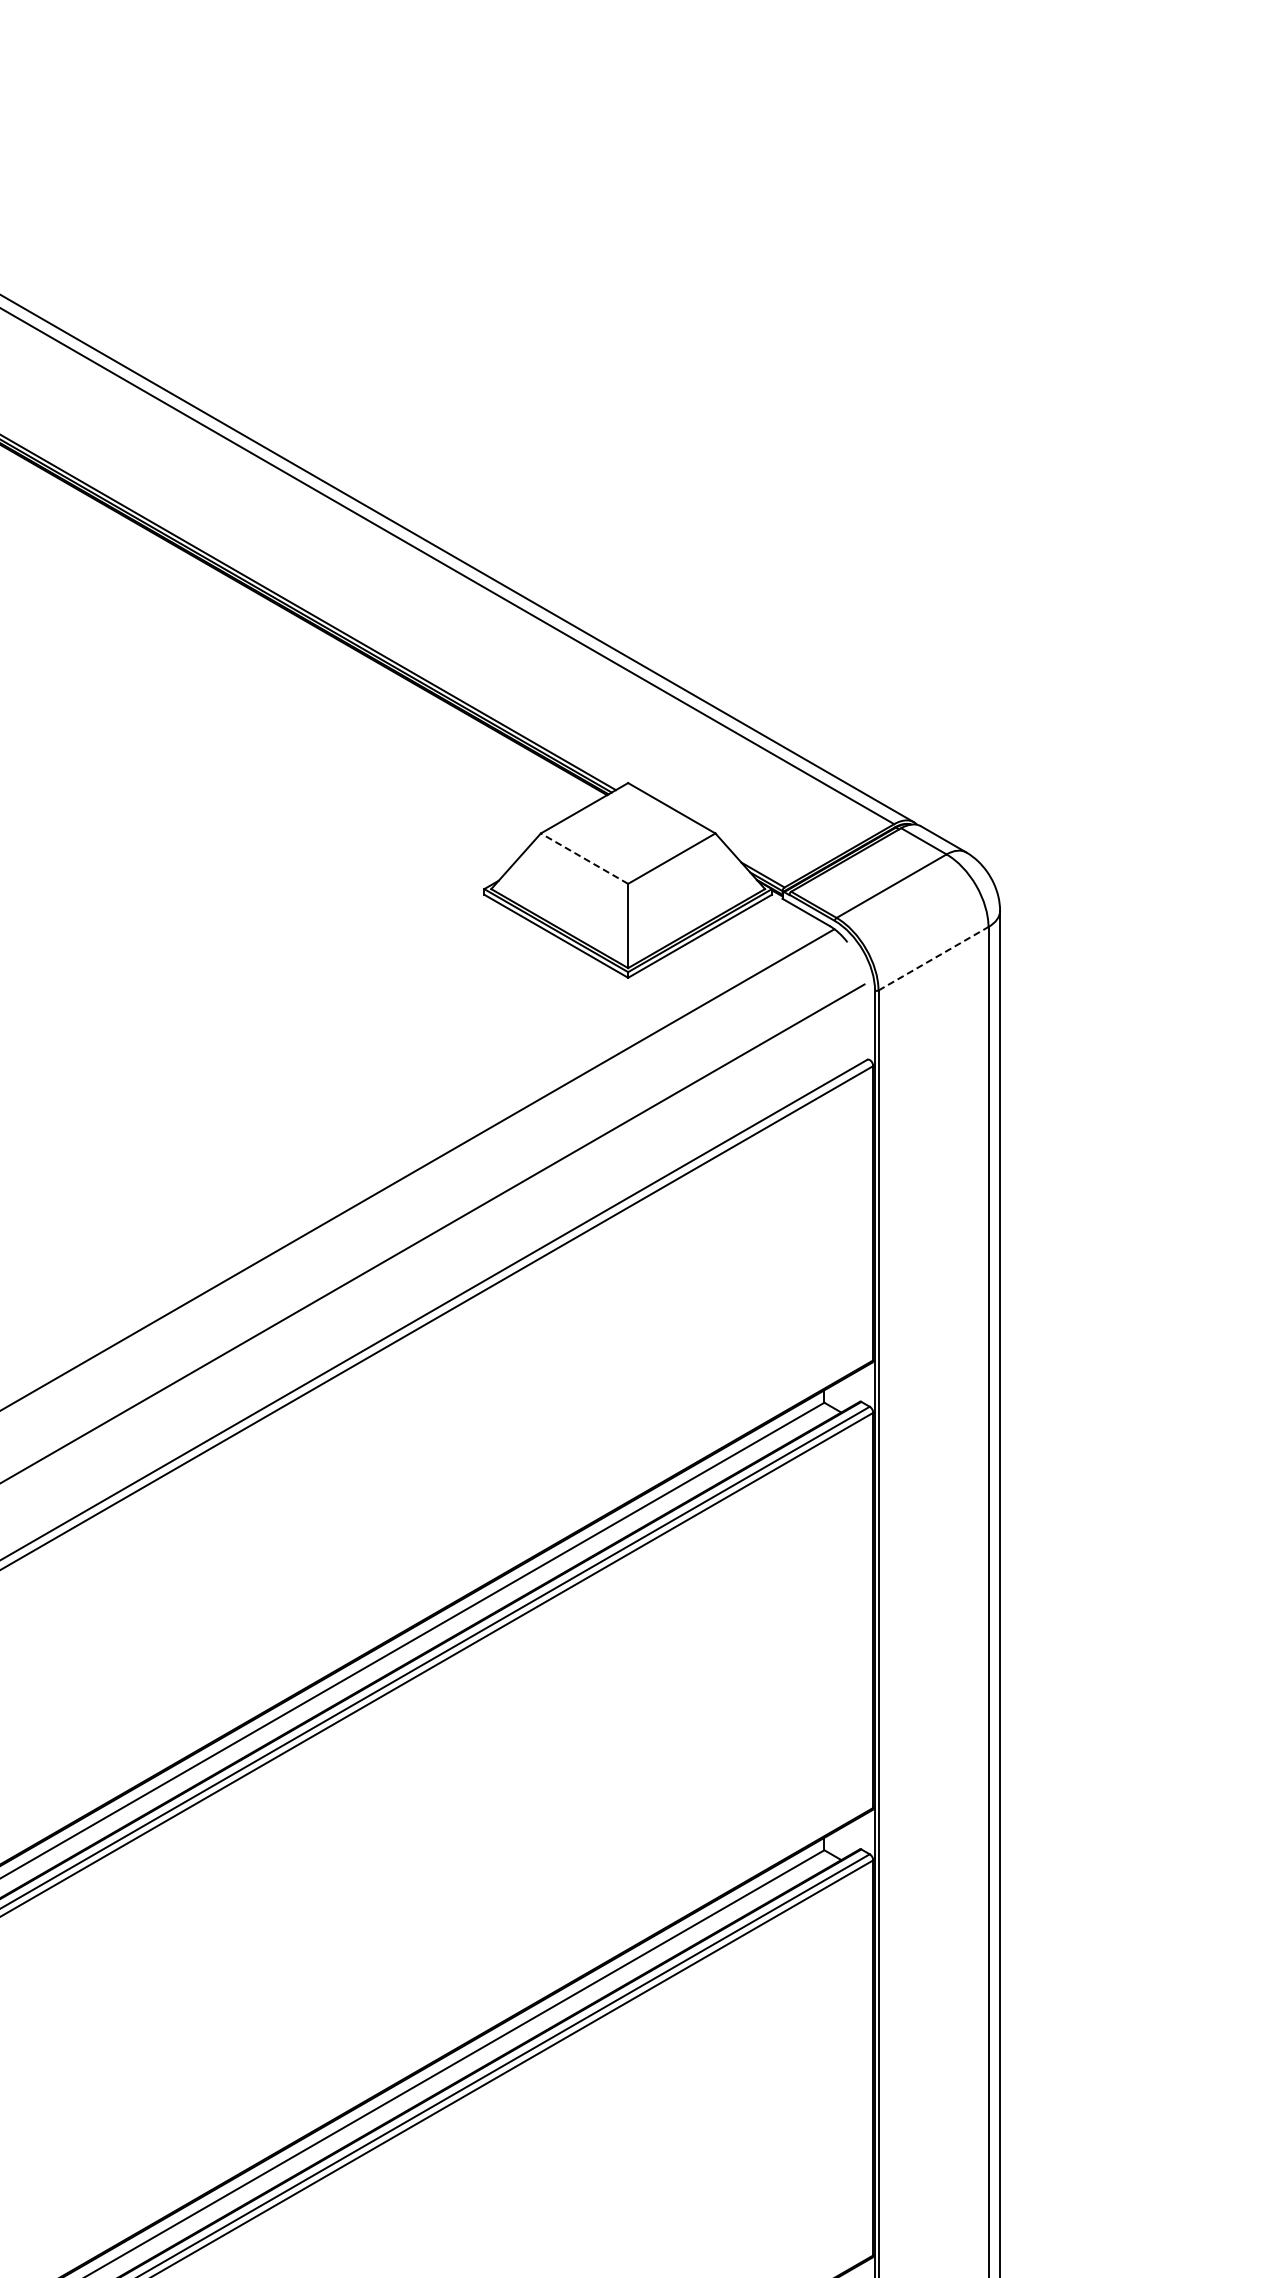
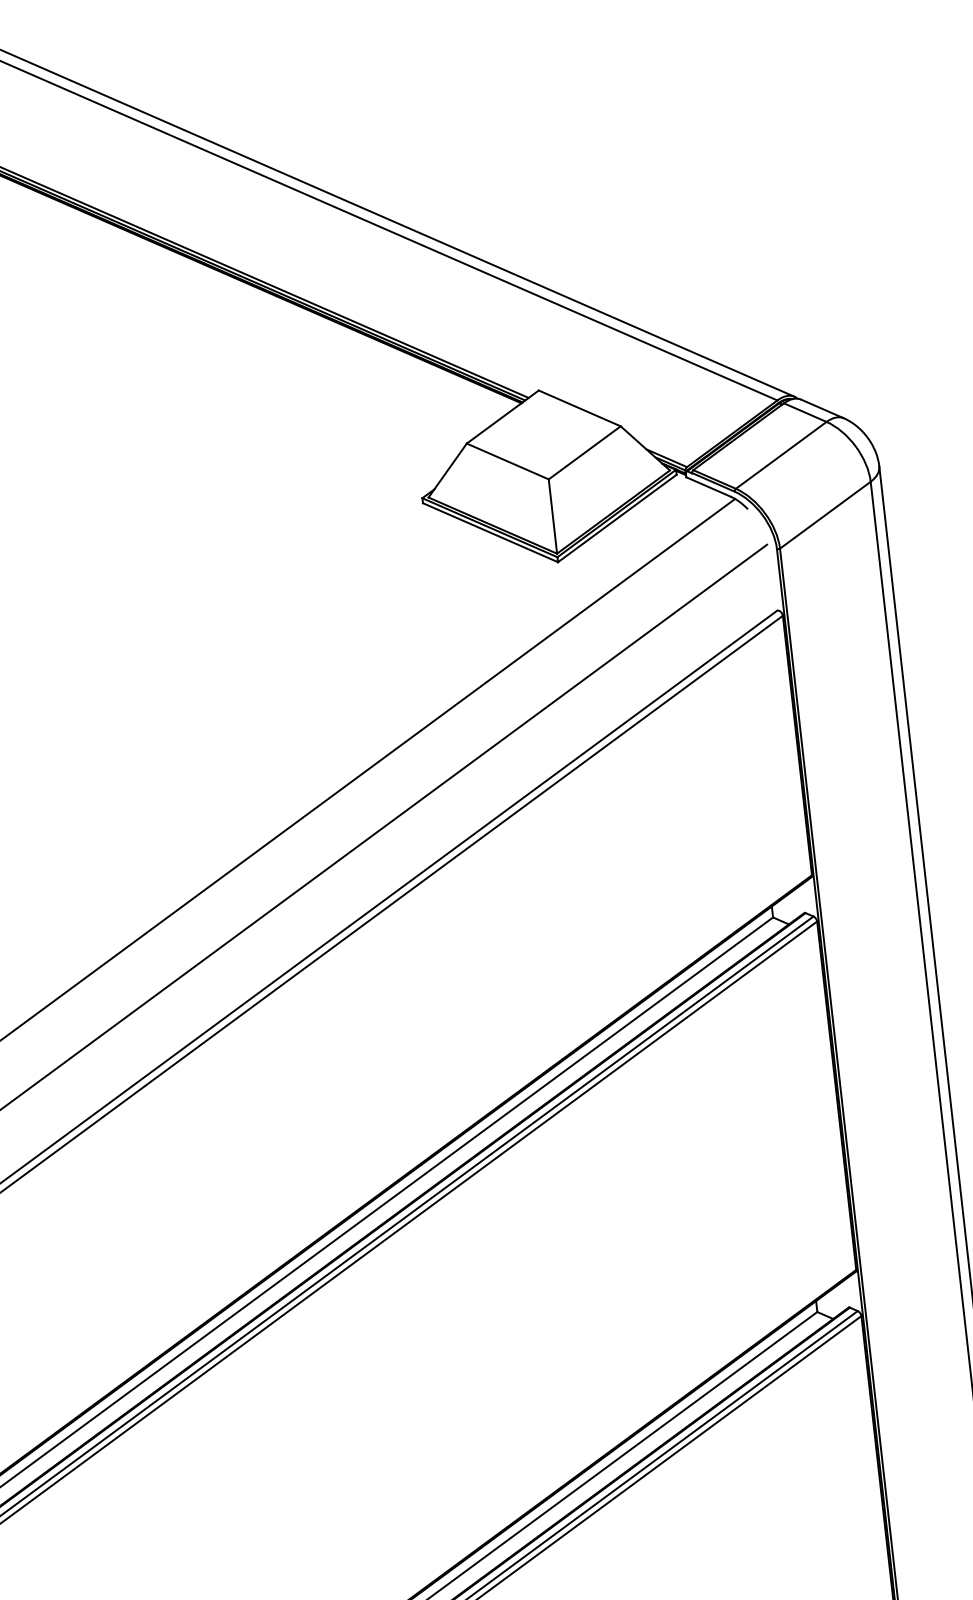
line: (584, 858) -> (507, 461), dashed -> solid
line: (933, 958) -> (825, 514), dashed -> solid

